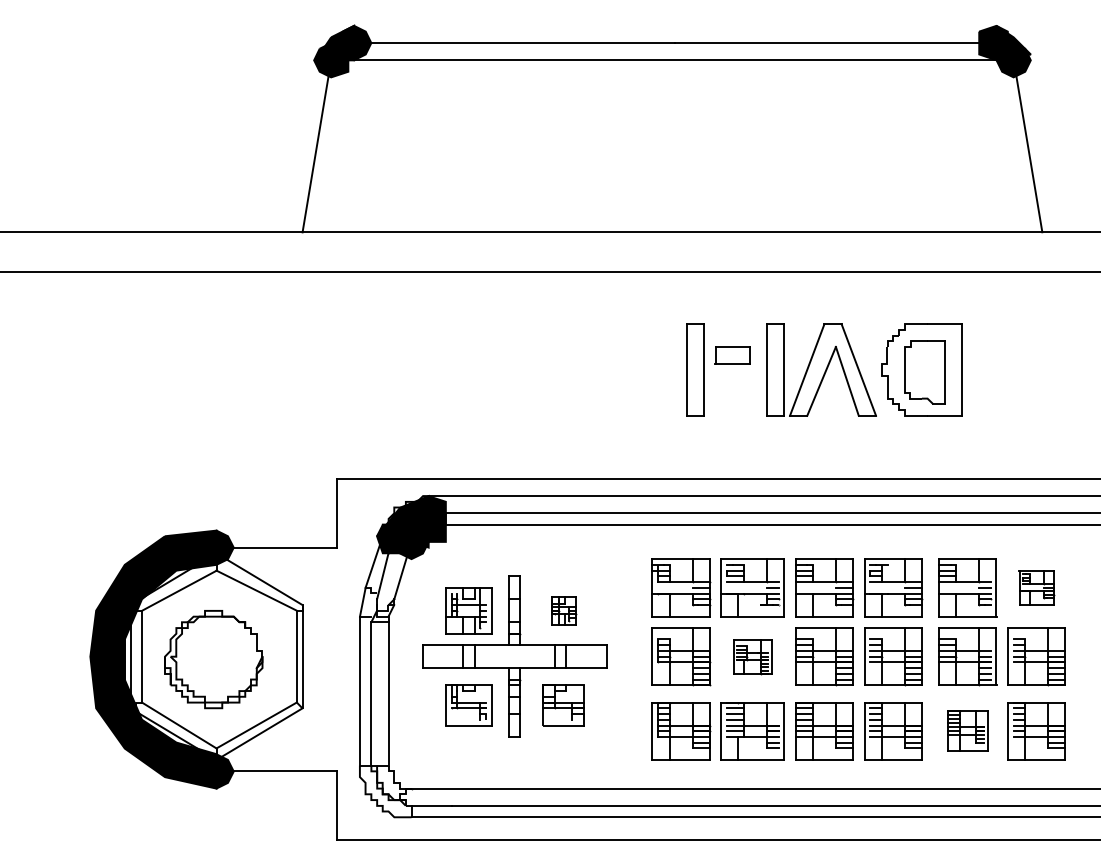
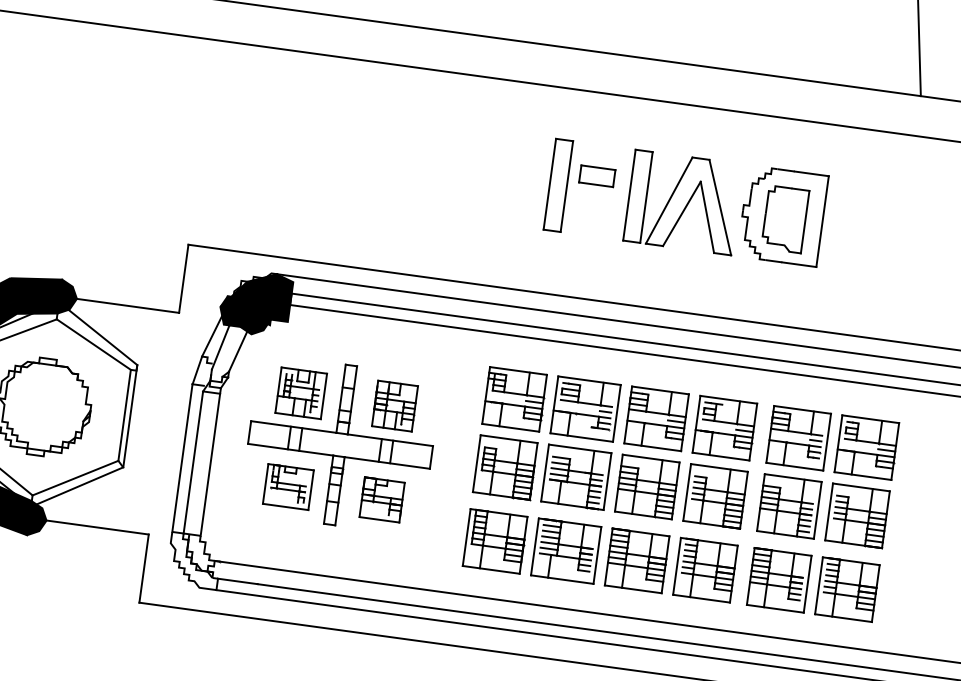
part: (1036, 587) -> (866, 447), size x1.67
part: (563, 610) -> (395, 405), size x1.67
part: (752, 656) -> (576, 477), size x1.67
part: (967, 731) -> (778, 580), size x1.43

